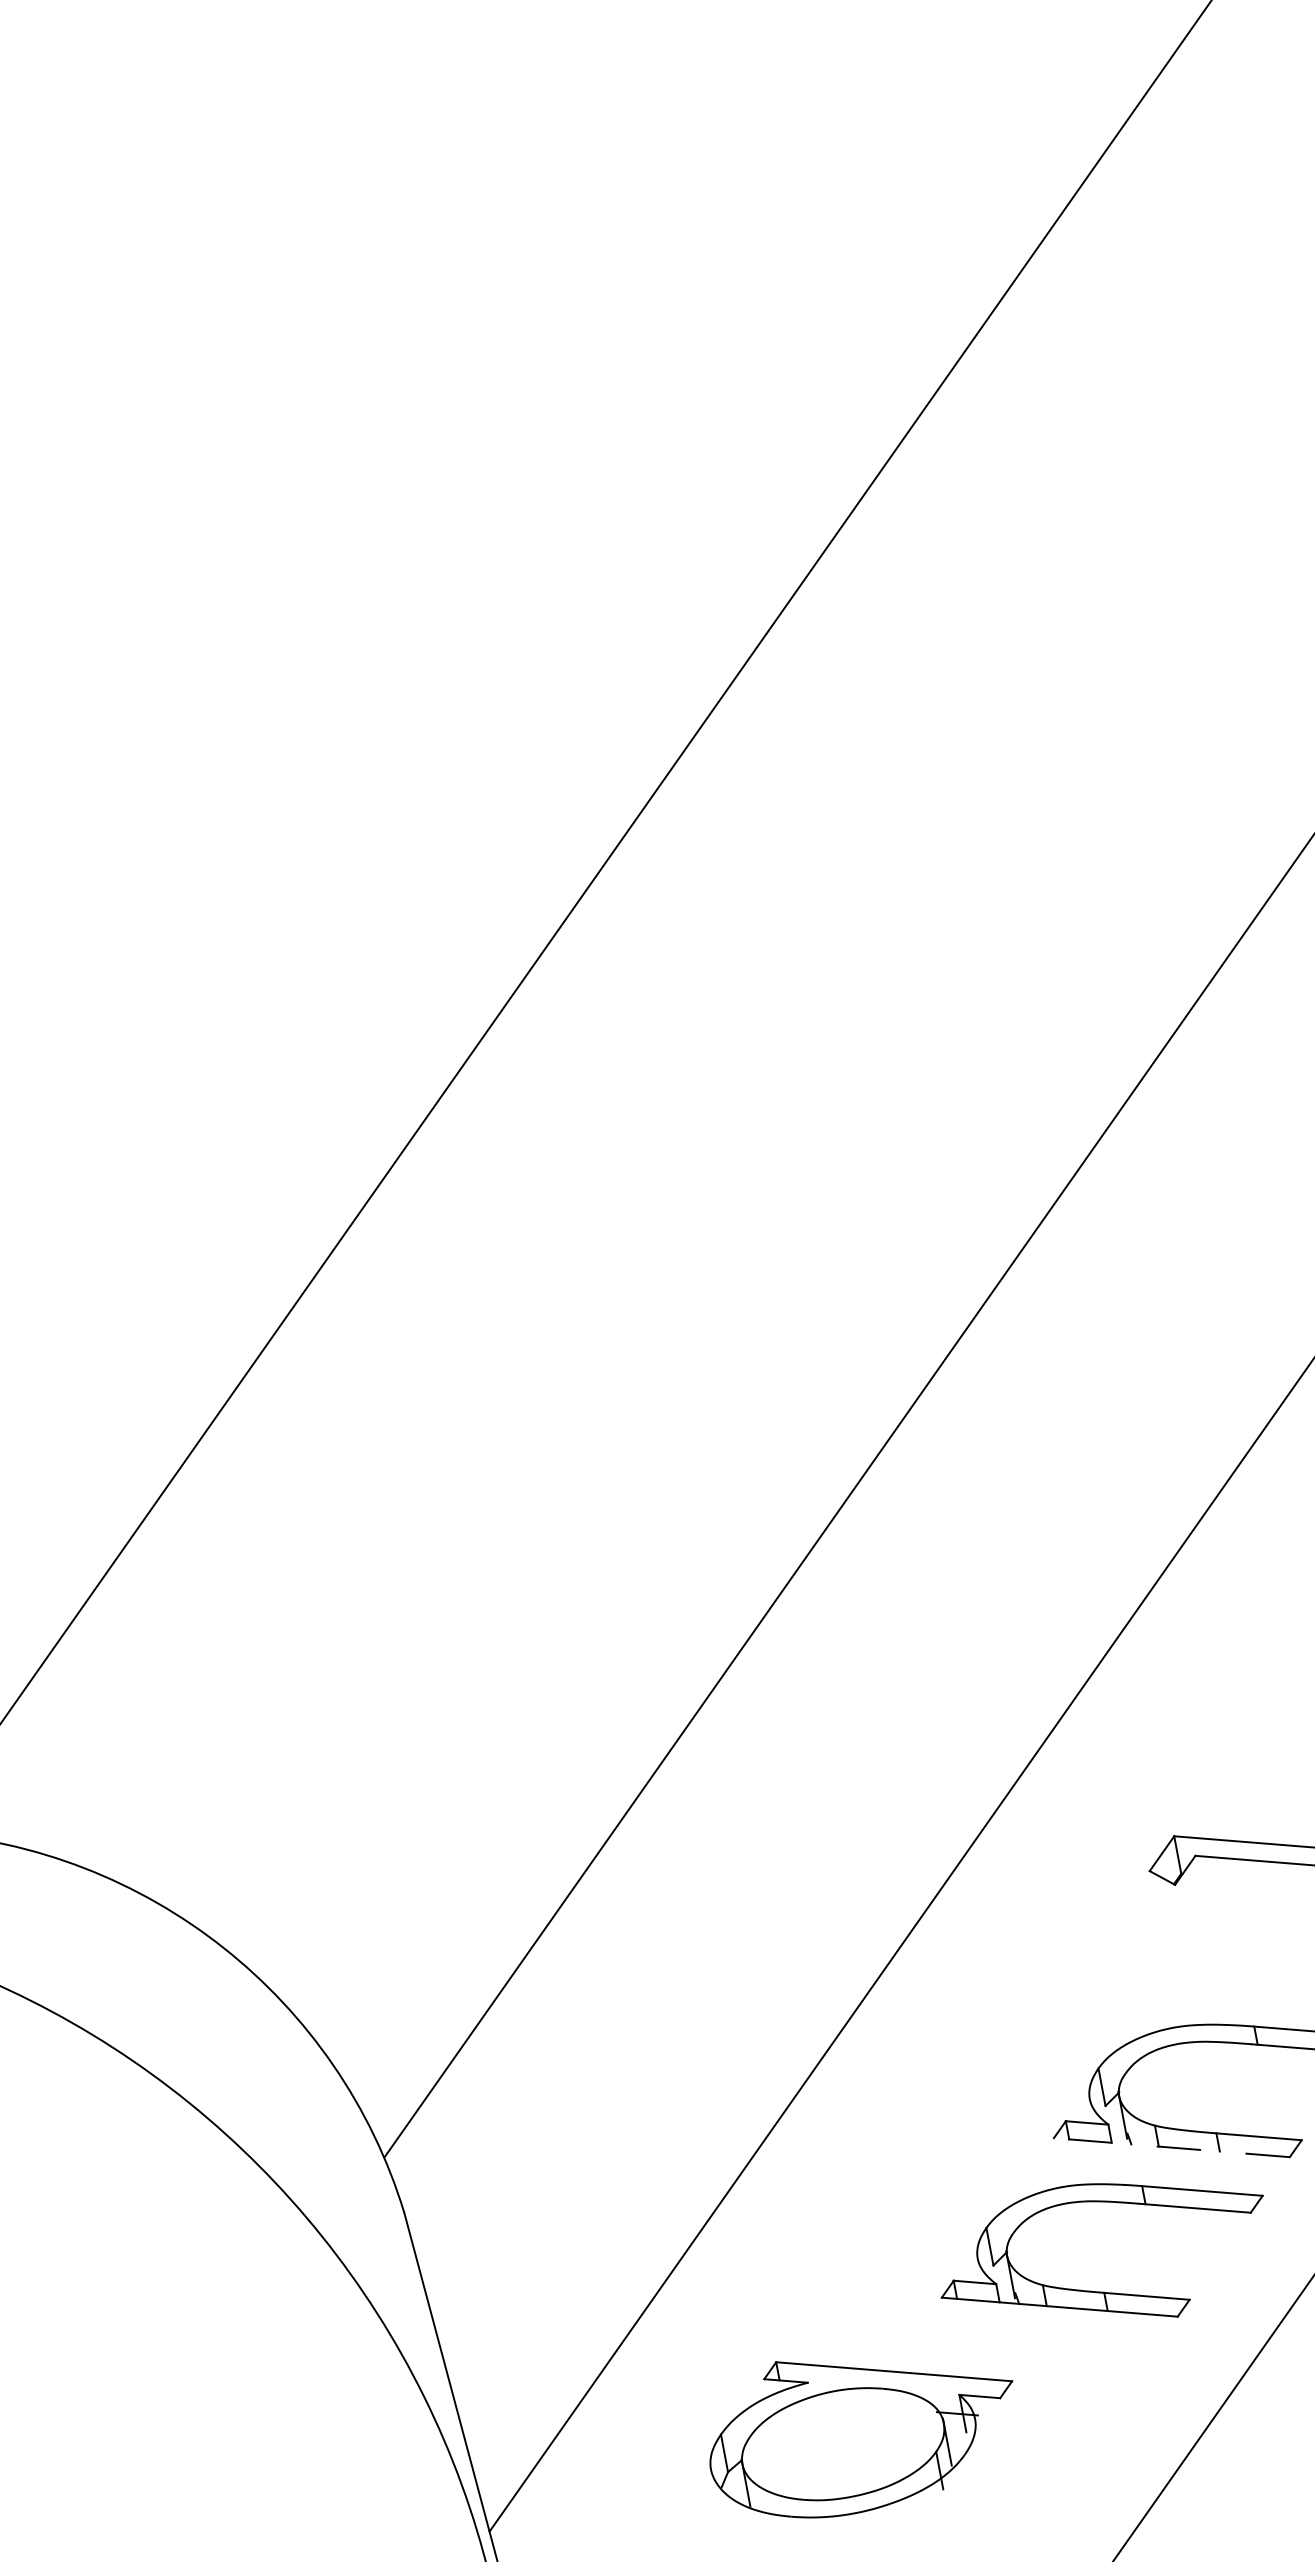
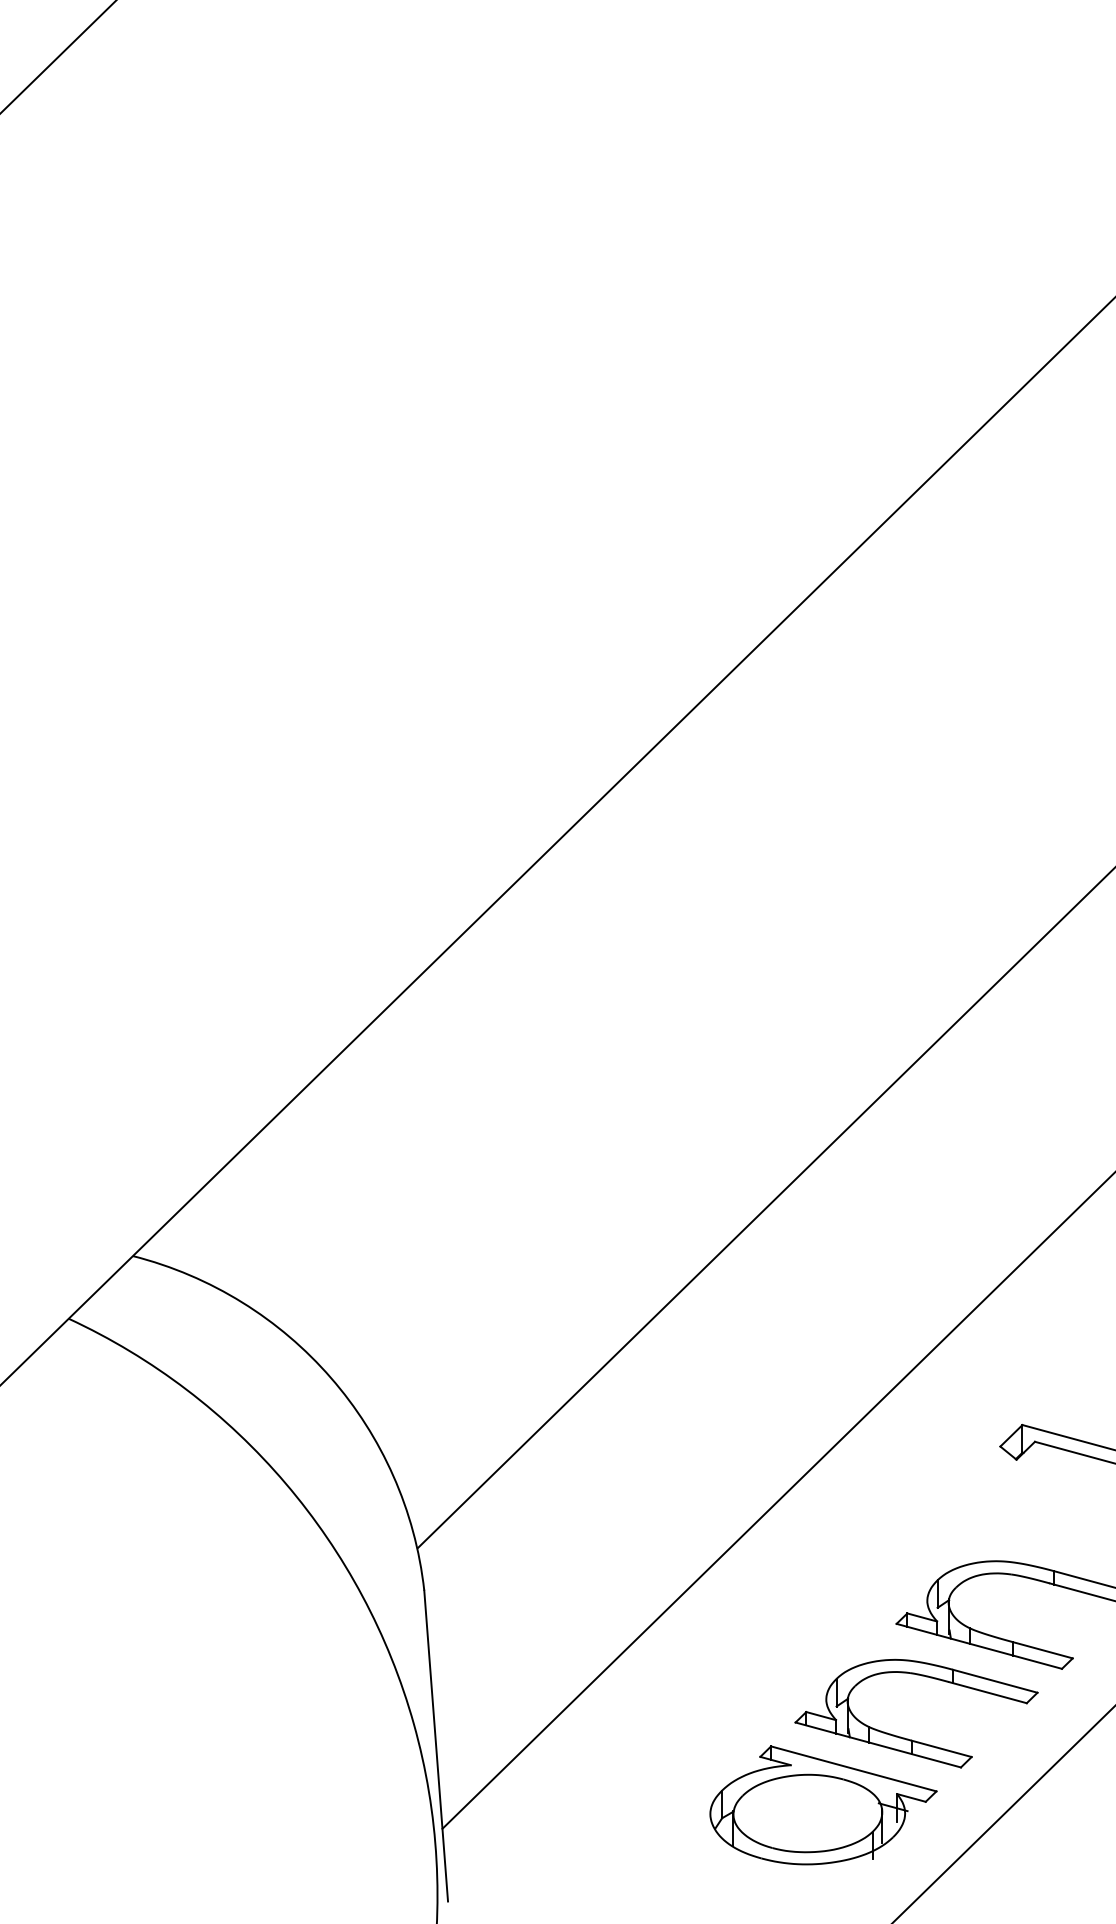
line: (1172, 2147) -> (979, 1646), dashed -> solid
part: (862, 2429) -> (823, 1805), moved

